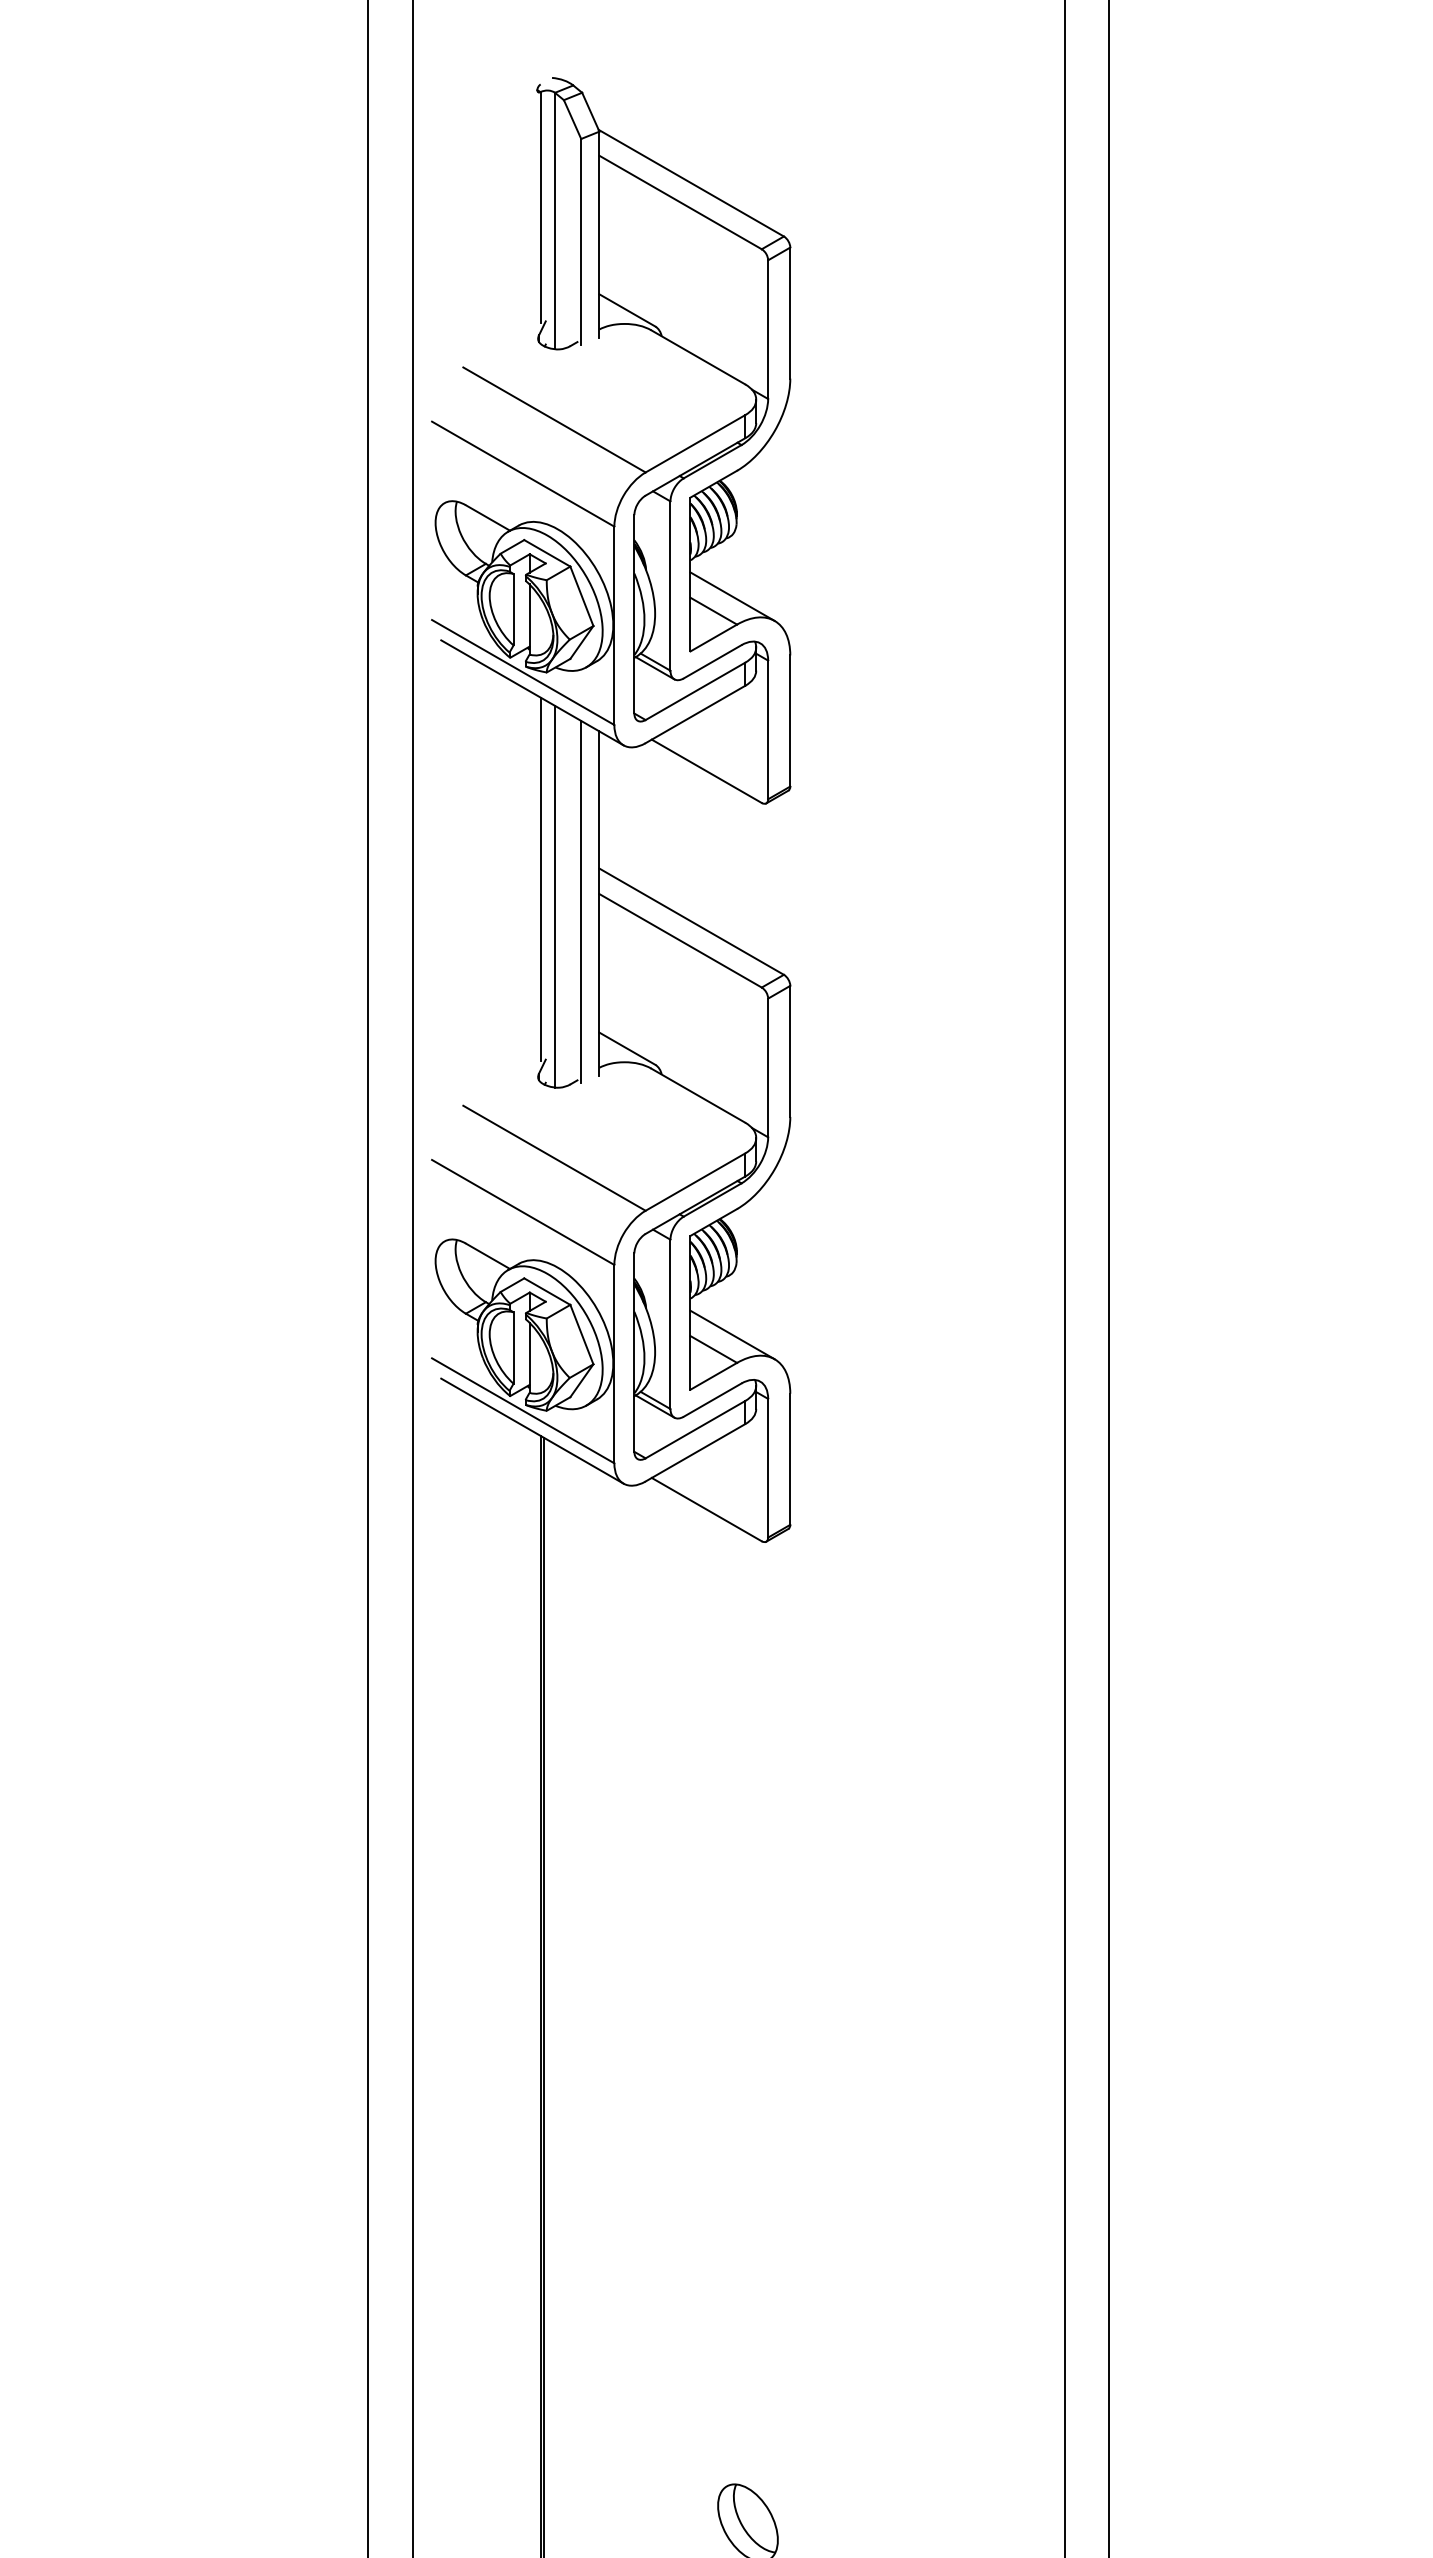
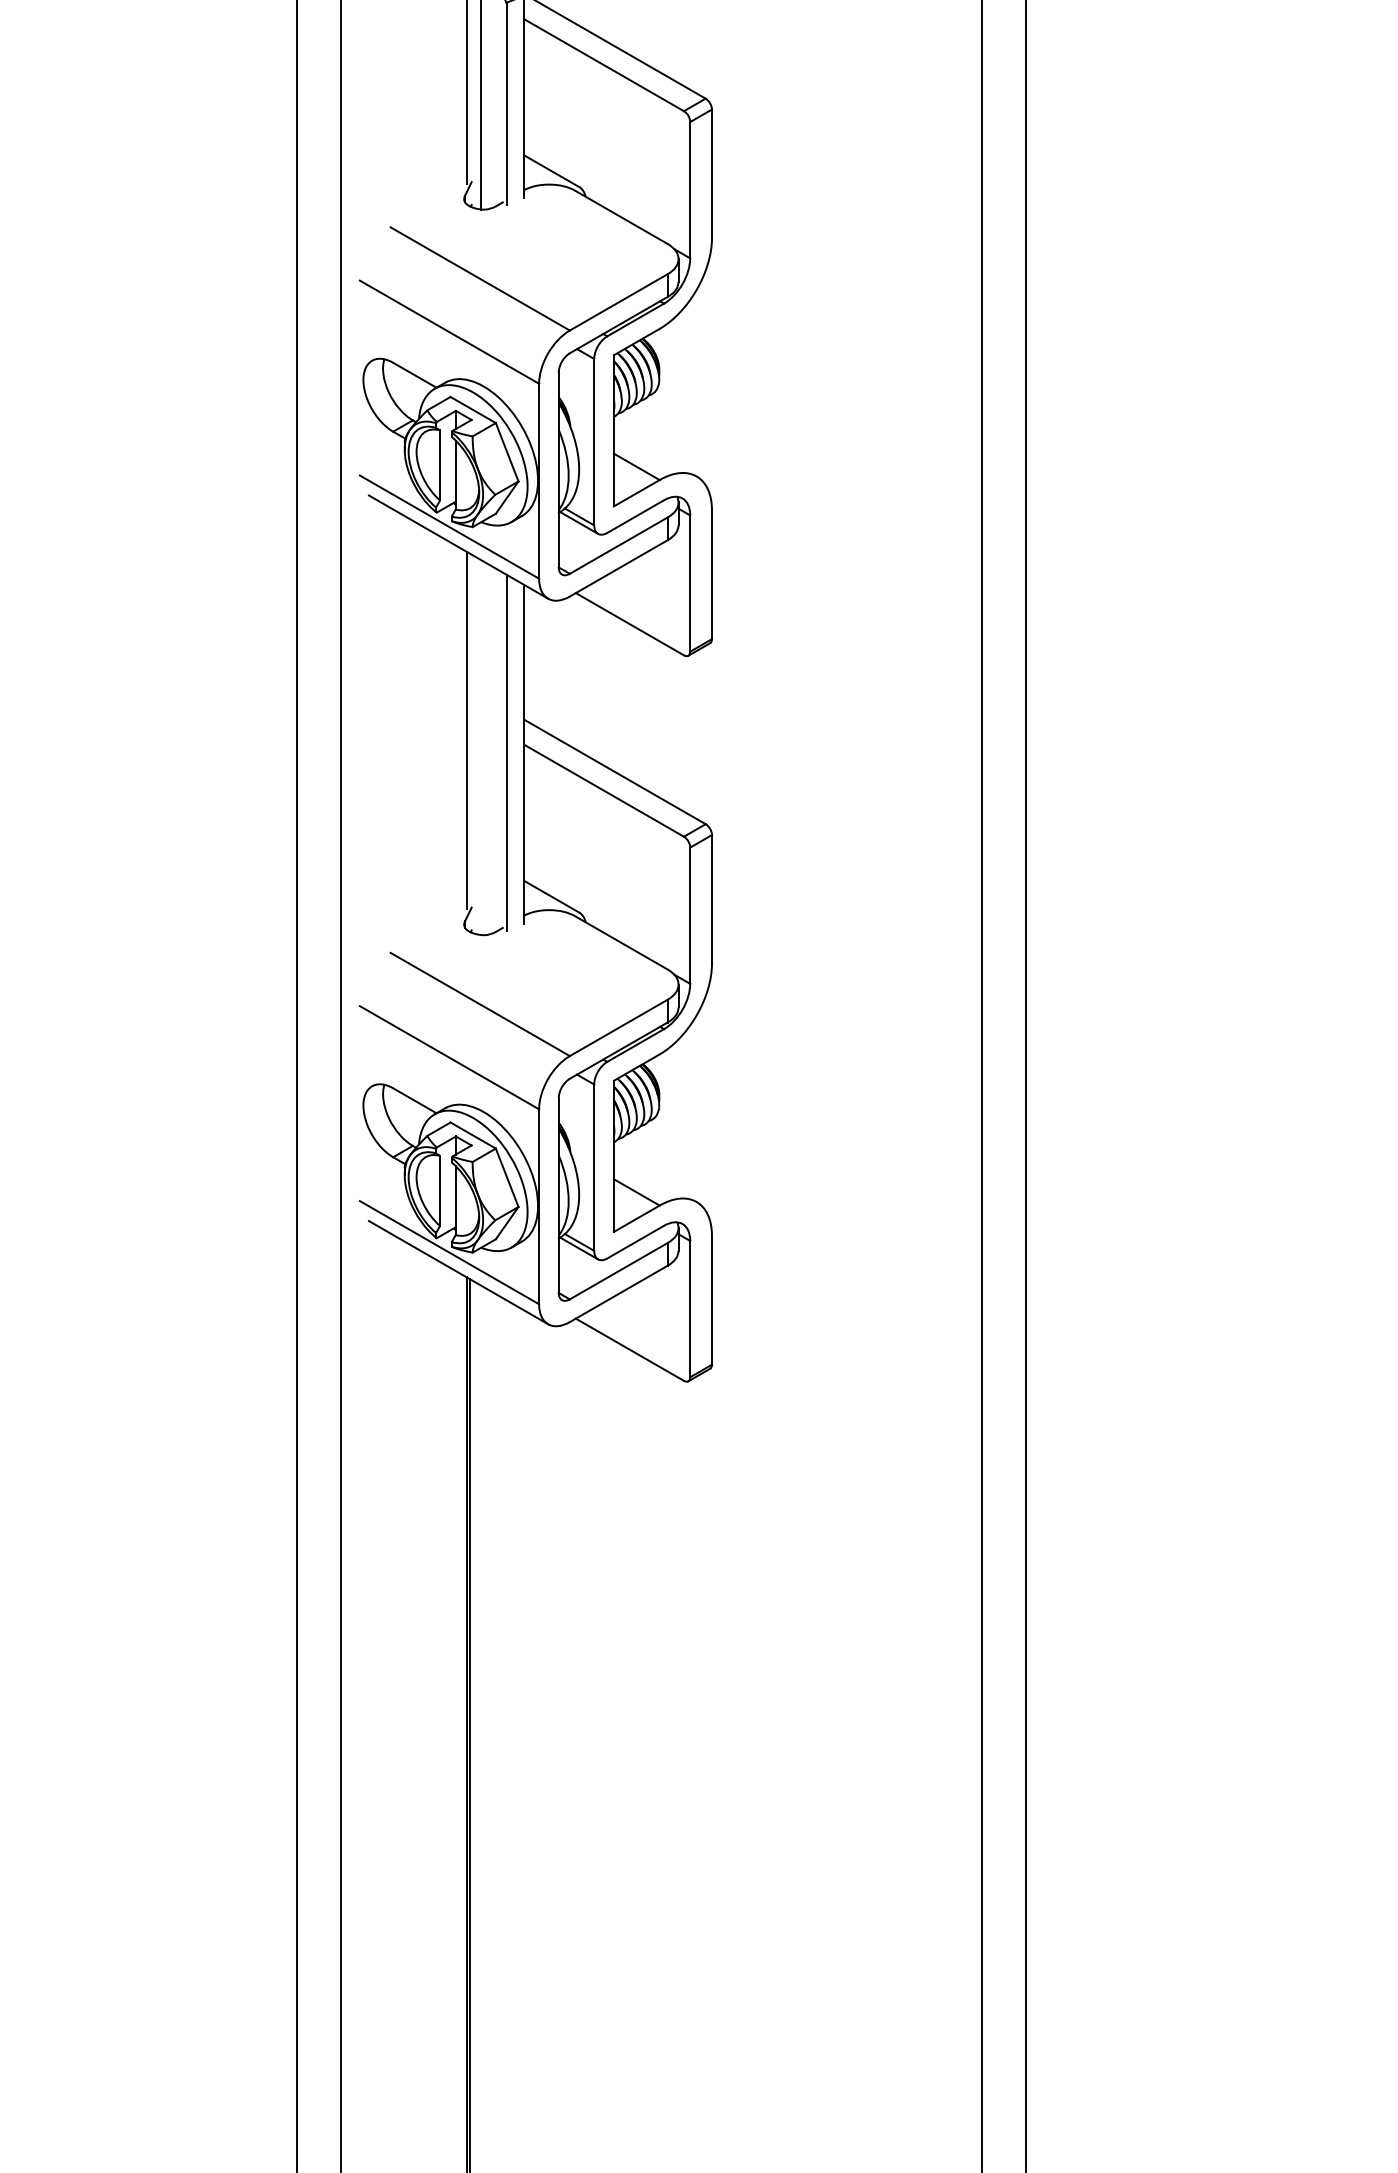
line: (732, 596) -> (655, 452), removed
line: (555, 896) -> (481, 747), removed
line: (732, 1334) -> (655, 1177), removed

